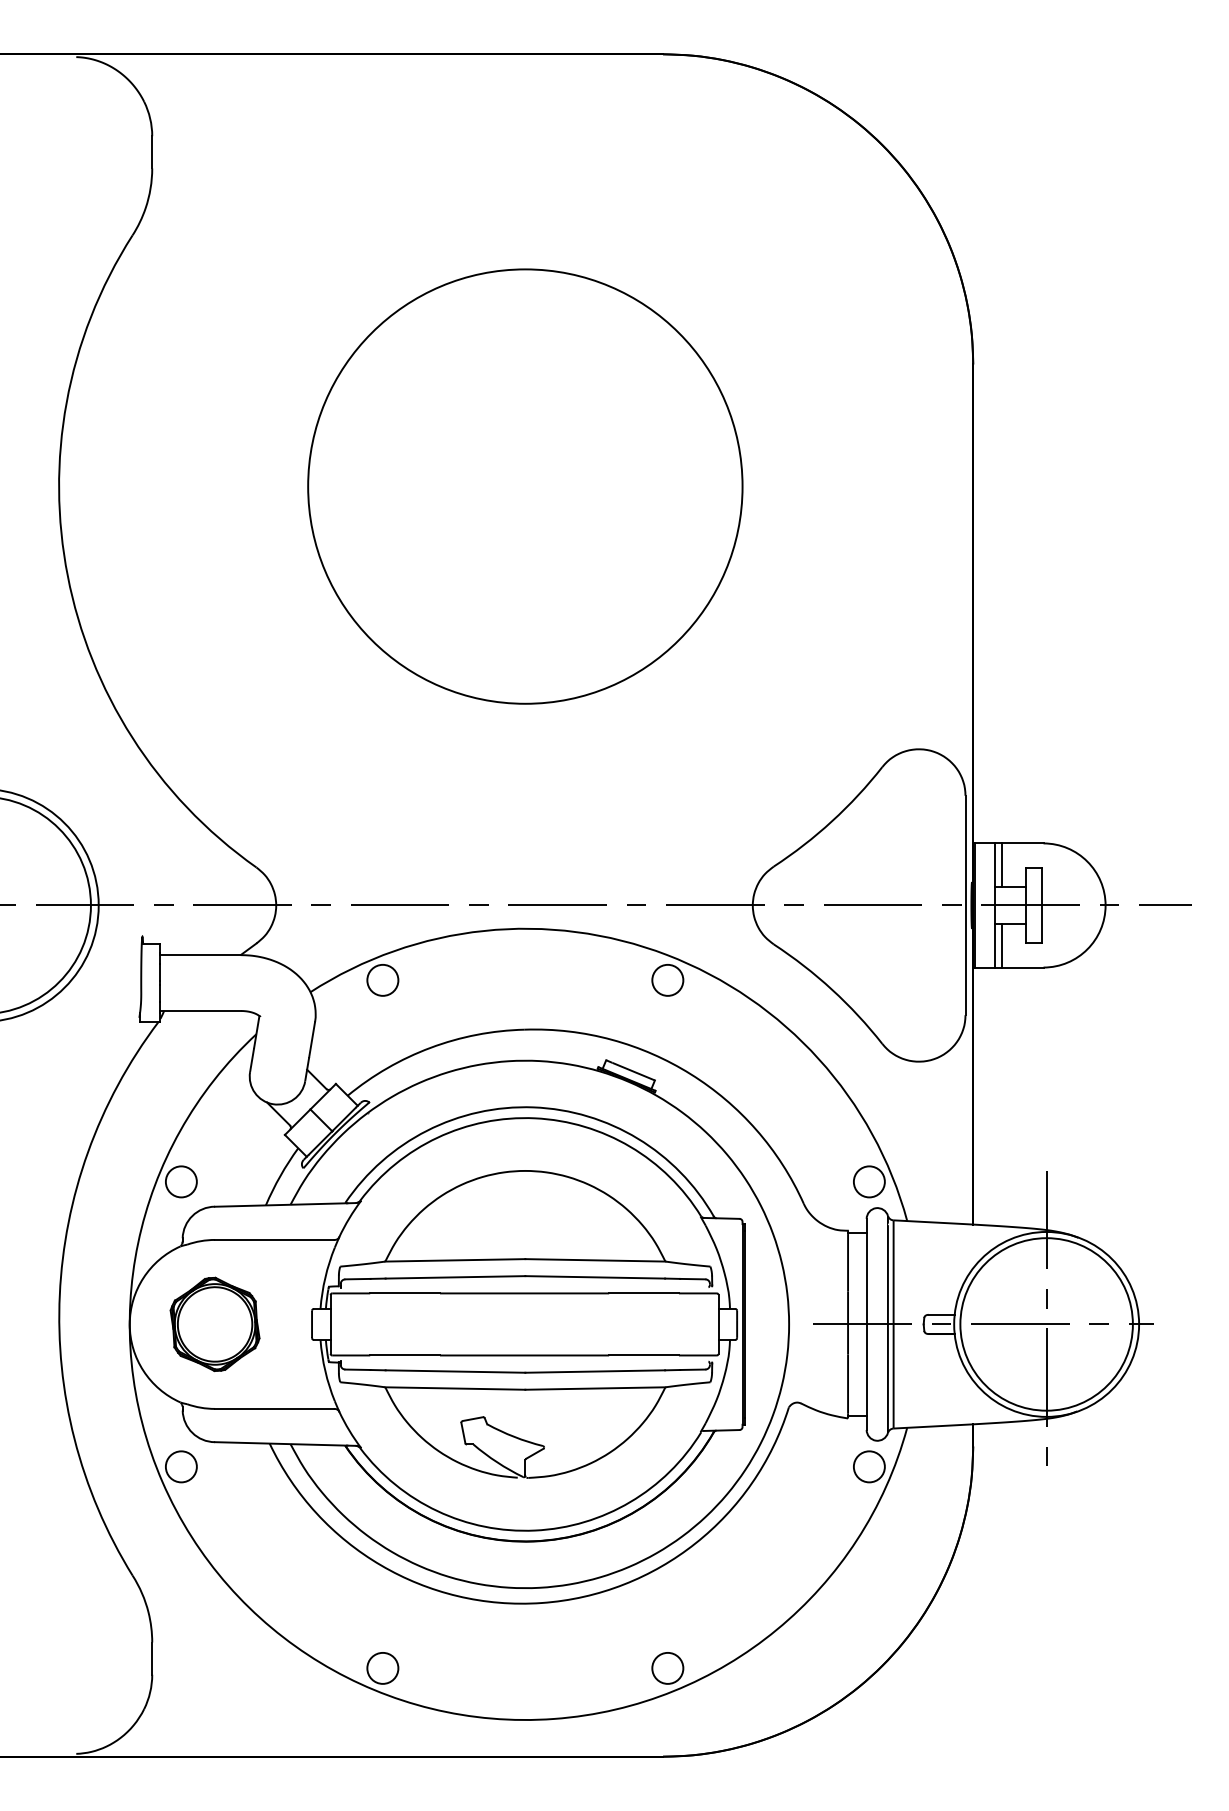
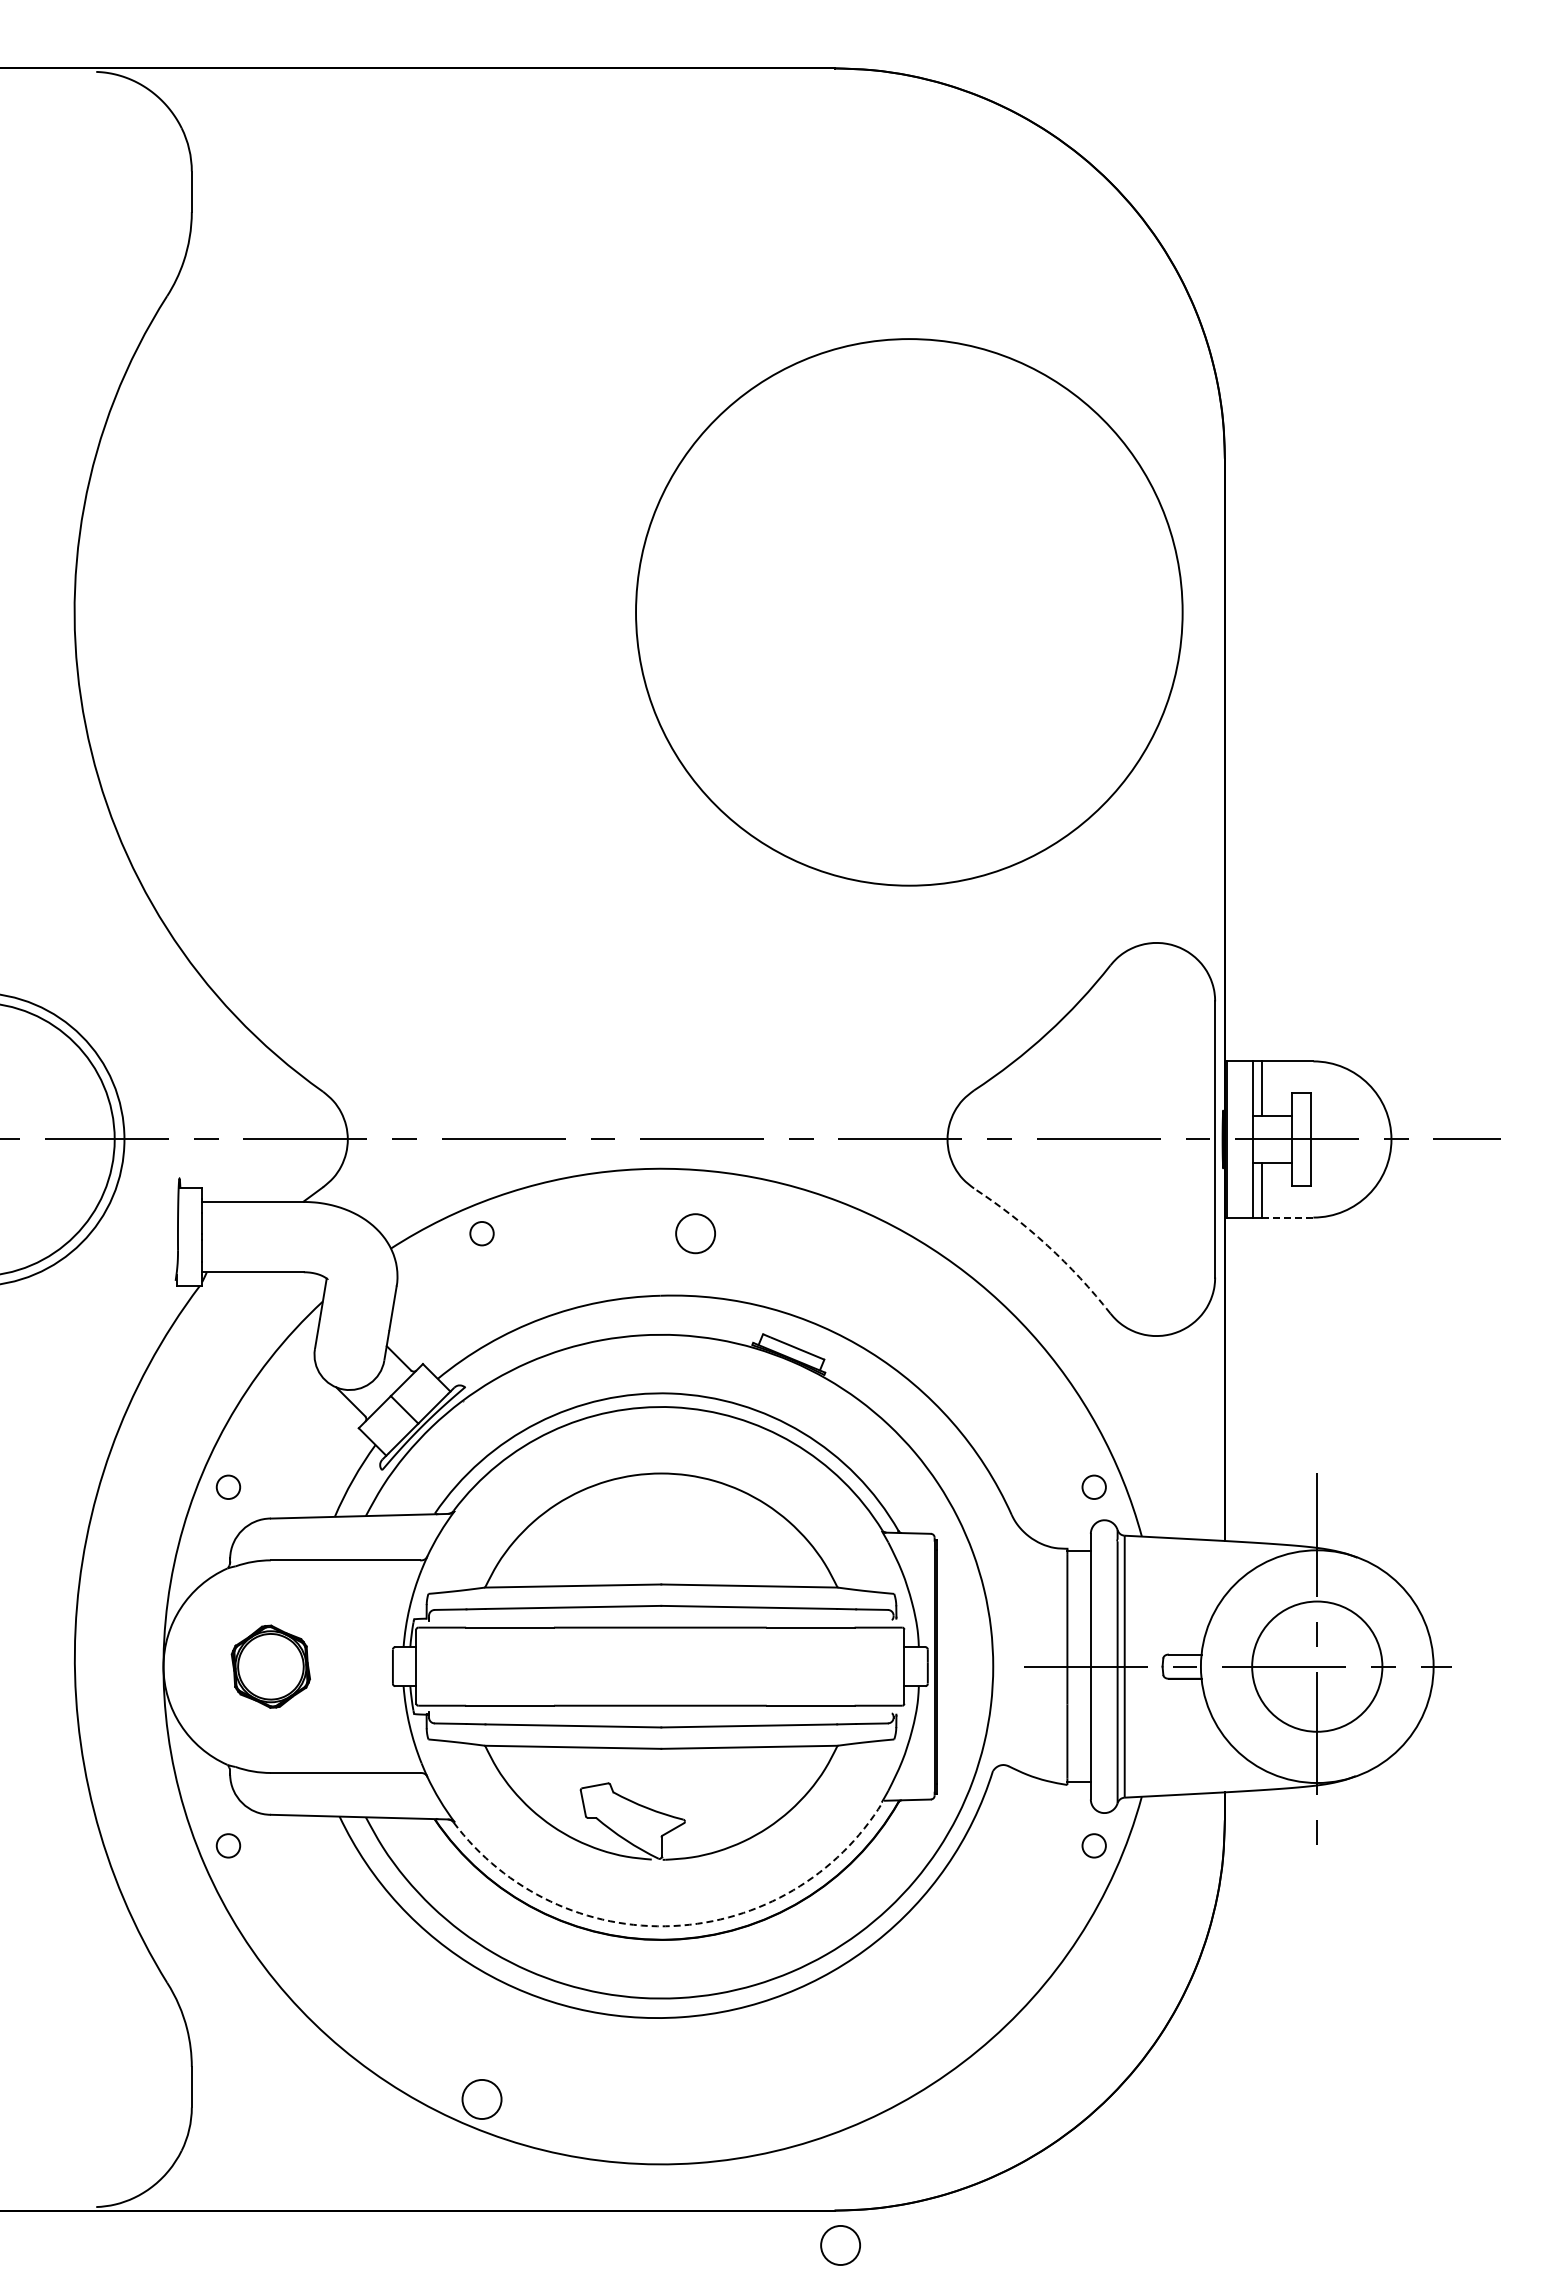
circle: (525, 486) -> (909, 612), moved
line: (1022, 967) -> (1287, 1217), solid -> dashed
circle: (382, 980) -> (481, 1233), size x0.6
circle: (667, 980) -> (695, 1233), moved
arc: (832, 989) -> (1047, 1245), solid -> dashed
circle: (181, 1181) -> (228, 1486), size x0.6
circle: (868, 1181) -> (1093, 1486), size x0.6
part: (214, 1324) -> (270, 1666), size x0.7
circle: (1046, 1324) -> (1316, 1666), size x0.6
circle: (181, 1466) -> (228, 1845), size x0.6
circle: (868, 1466) -> (1093, 1845), size x0.6
arc: (535, 1530) -> (673, 1926), solid -> dashed
circle: (667, 1668) -> (840, 2245), moved

